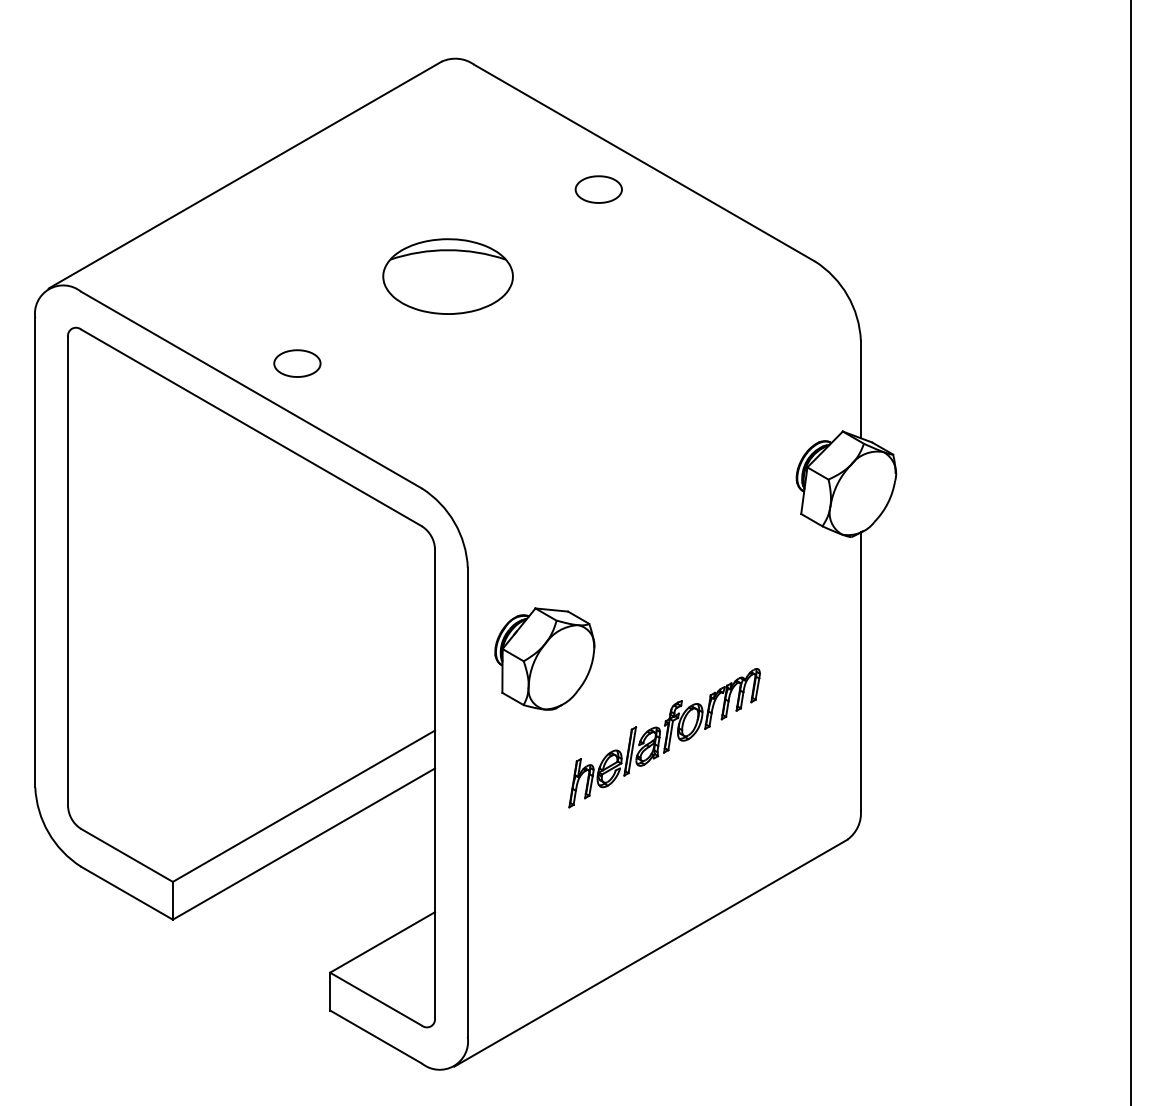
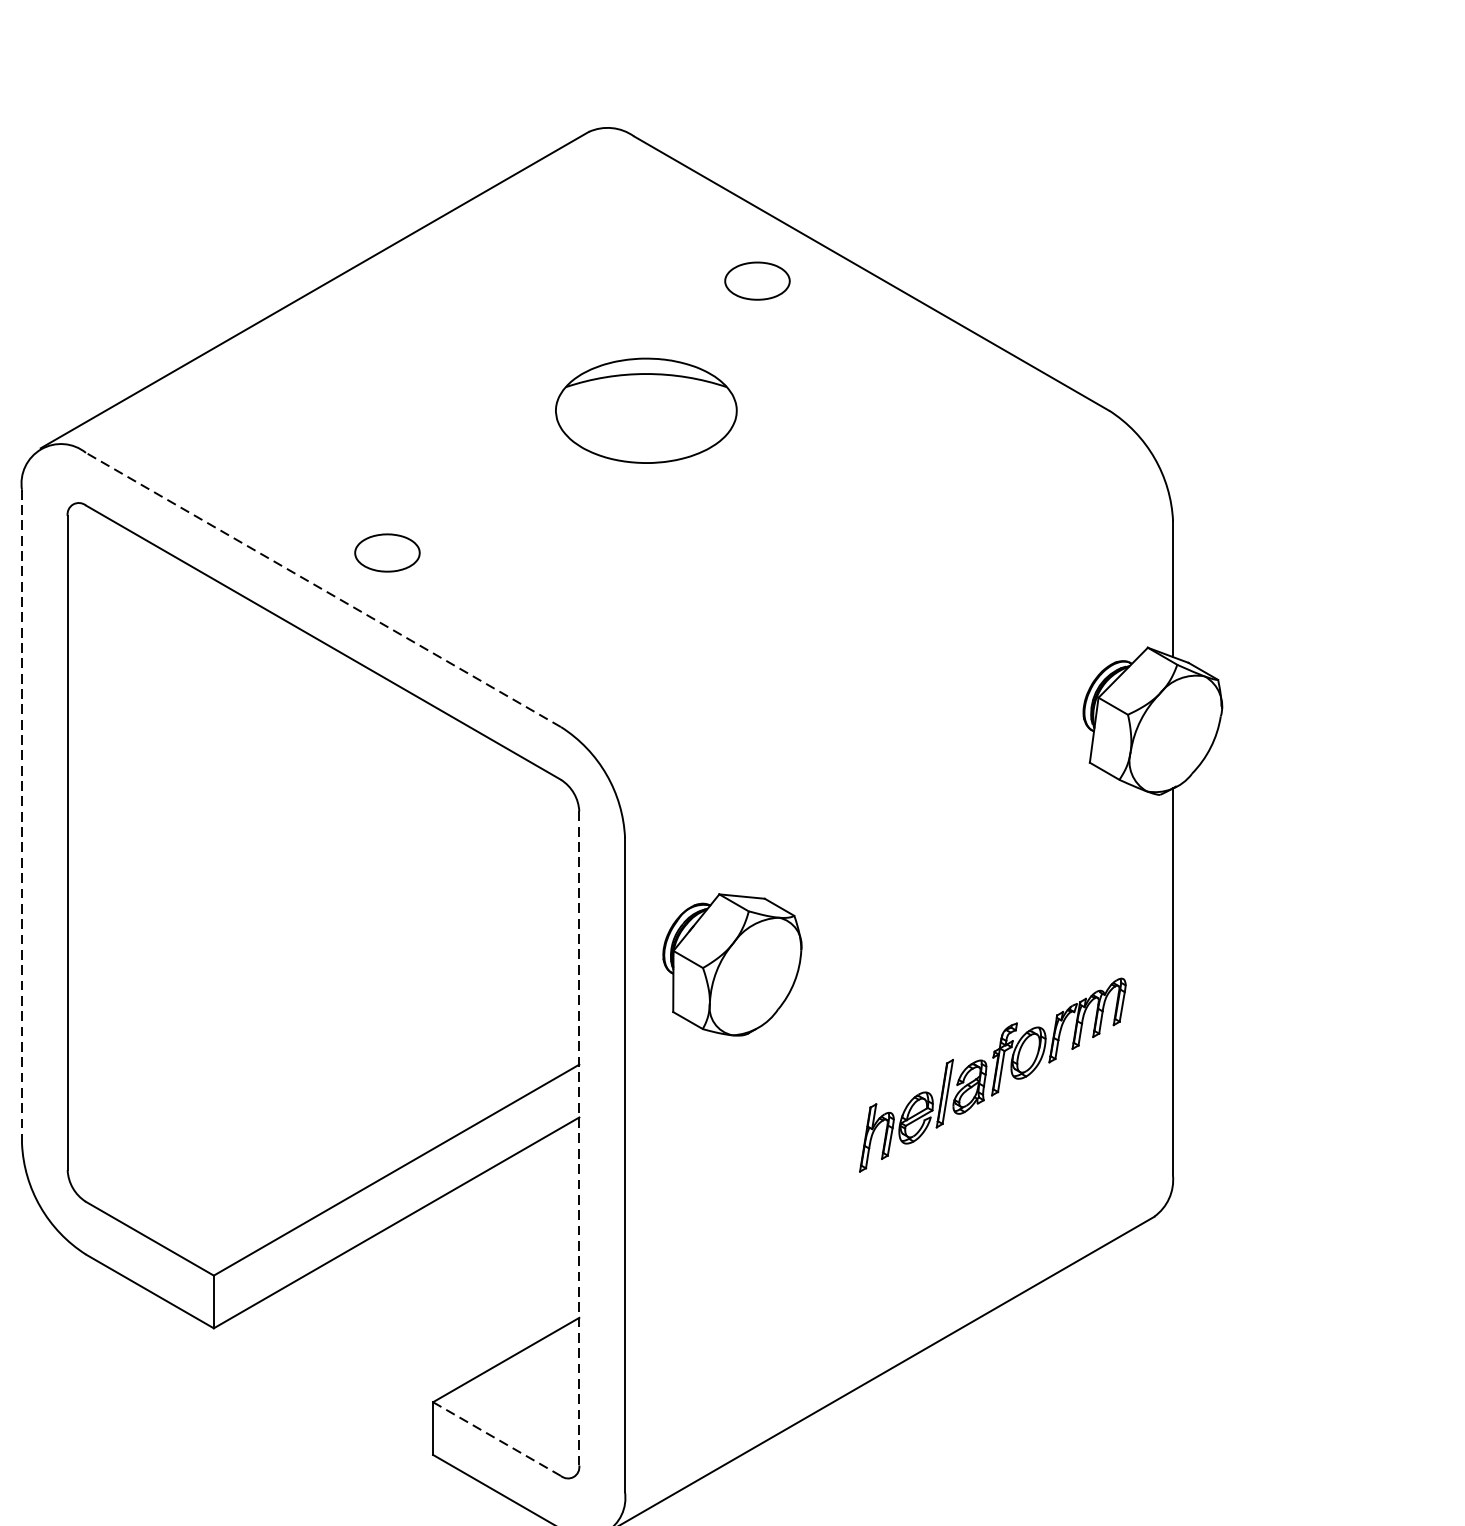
part: (598, 189) -> (757, 280), moved
part: (447, 276) -> (645, 410), moved
line: (251, 390) -> (323, 590), solid -> dashed
line: (35, 552) -> (22, 816), solid -> dashed
part: (664, 738) -> (992, 1075), moved
line: (435, 783) -> (579, 1138), solid -> dashed
line: (376, 999) -> (497, 1439), solid -> dashed

